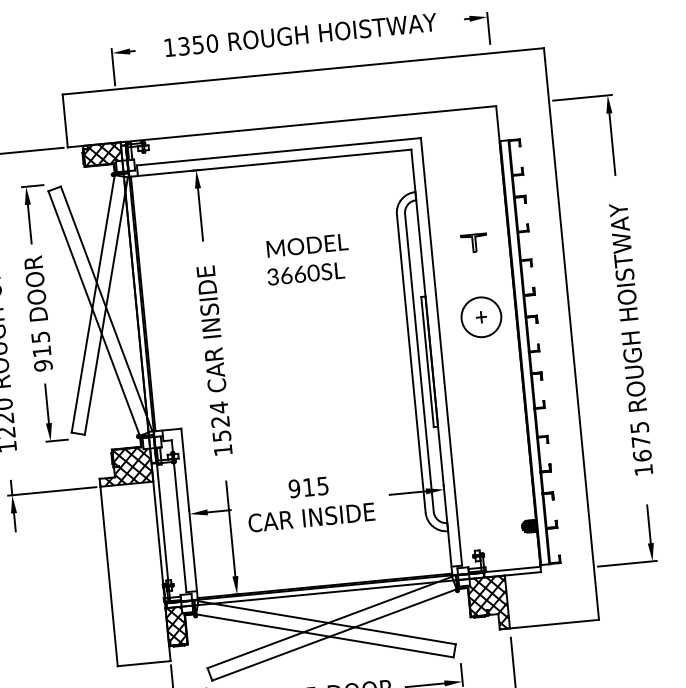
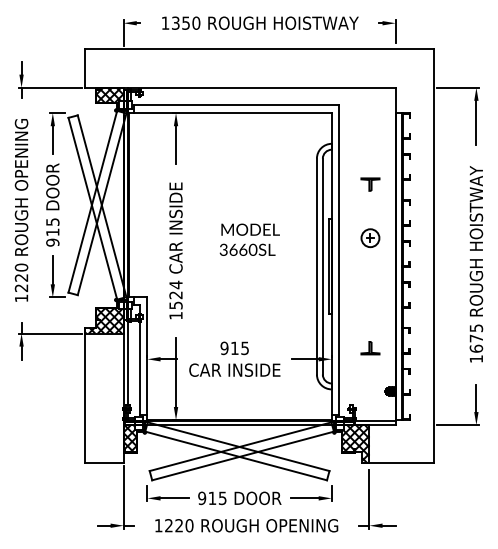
text: (307, 259) -> (249, 239), moved
circle: (481, 317) -> (370, 238), size x0.62
part: (496, 469) -> (370, 348), added

